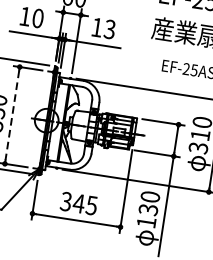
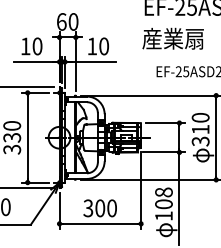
text: (109, 29) -> (103, 46), 13 -> 10
line: (12, 115) -> (27, 137), dashed -> solid
text: (148, 203) -> (163, 198), 130 -> 108
text: (84, 204) -> (105, 208), 345 -> 300

